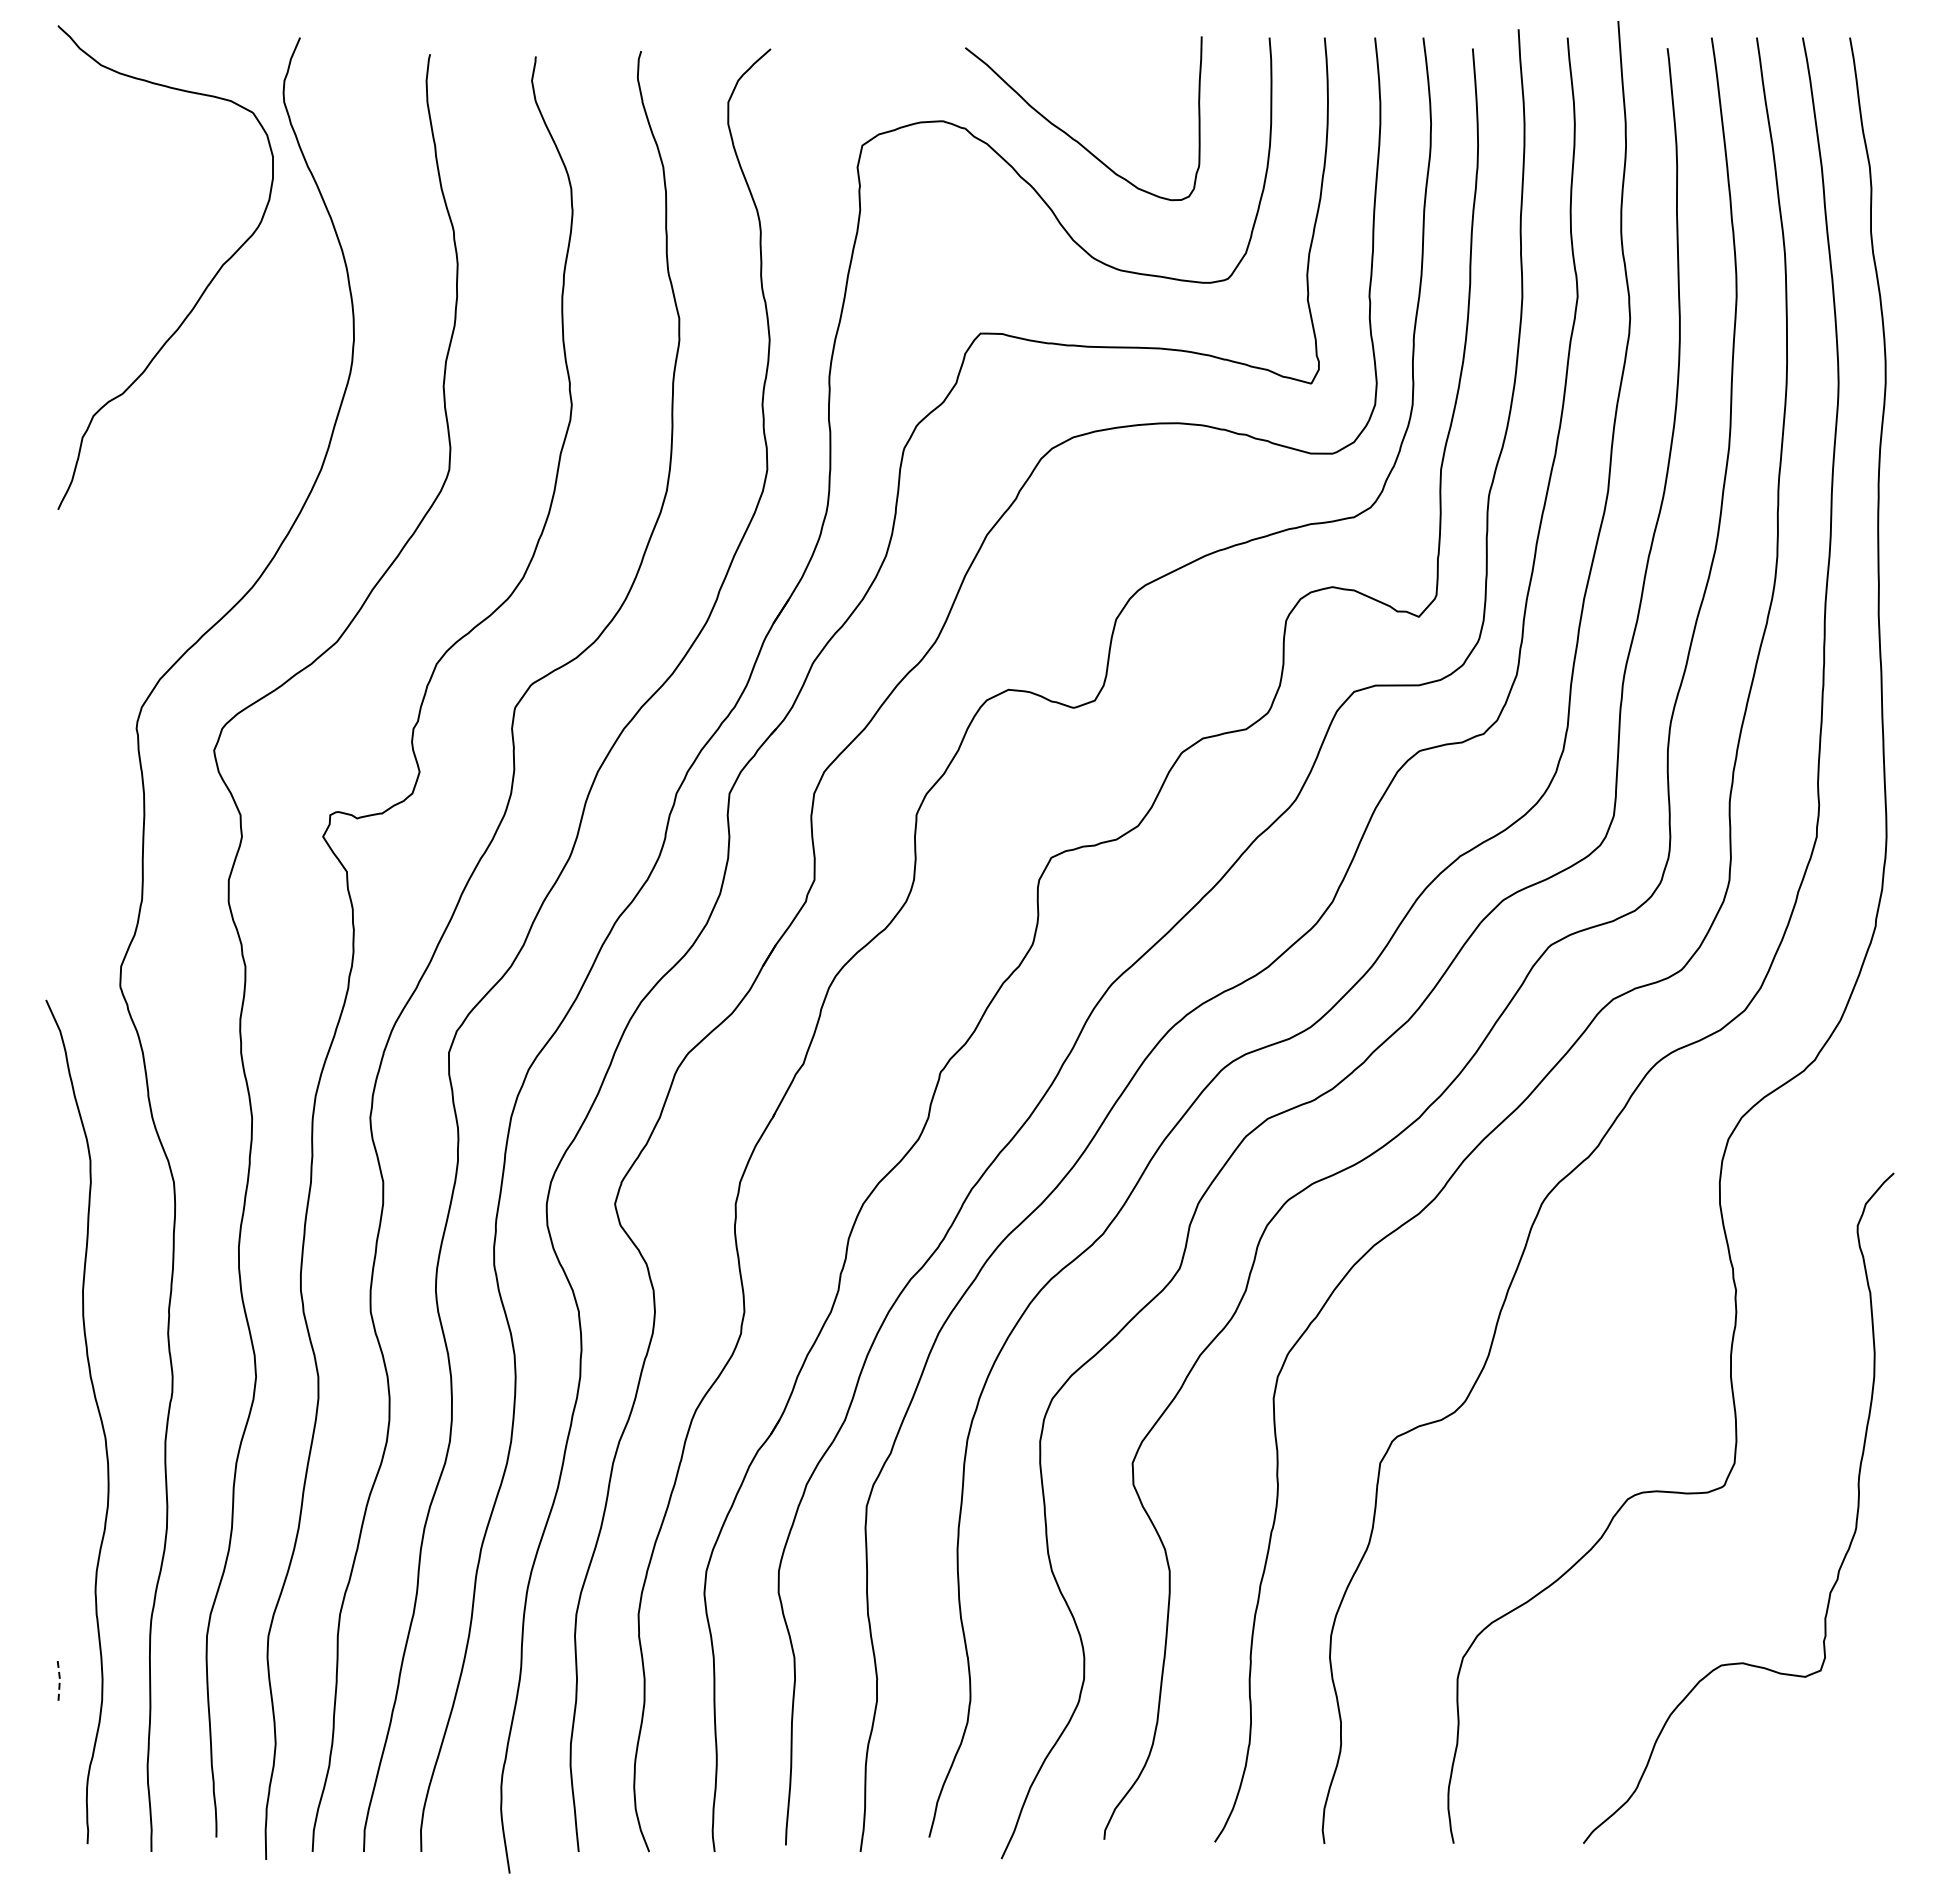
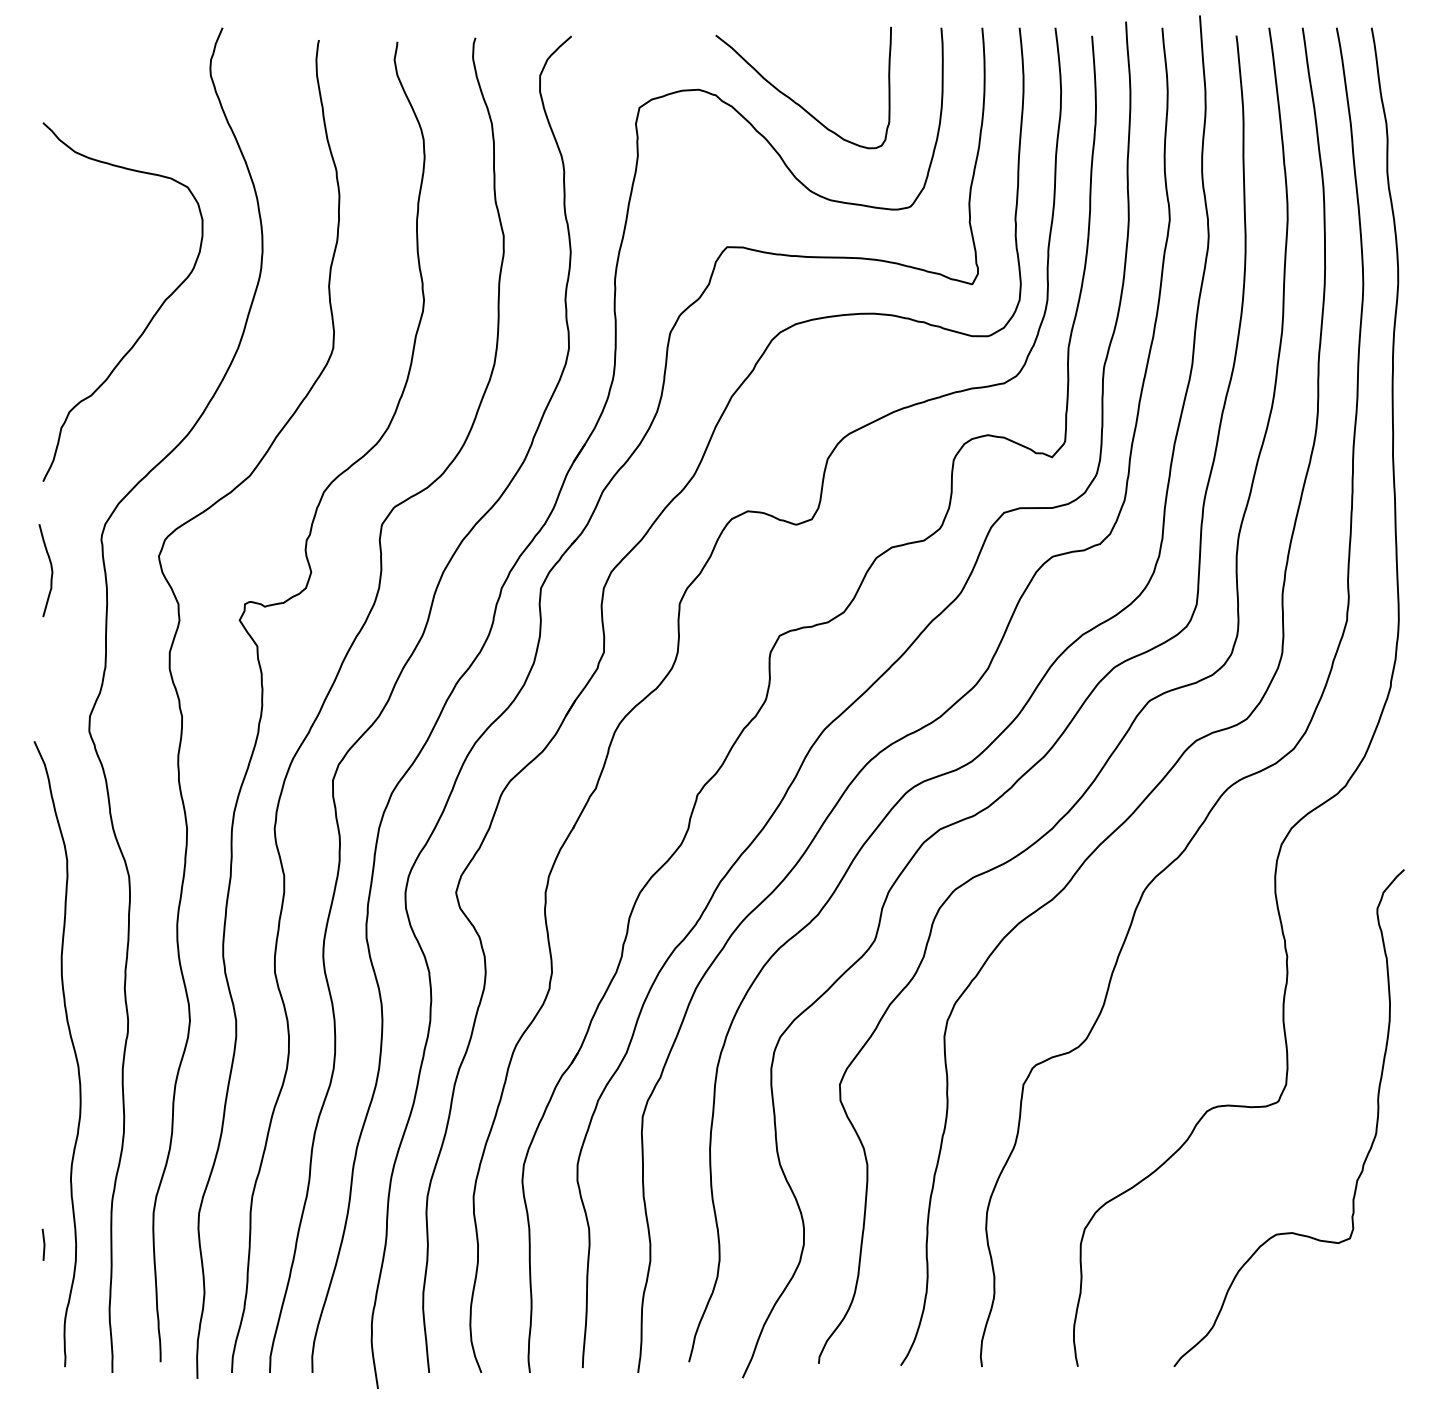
curve: (201, 293) -> (149, 321), moved
curve: (68, 766) -> (50, 568), added
line: (59, 1679) -> (44, 1245), dashed -> solid

